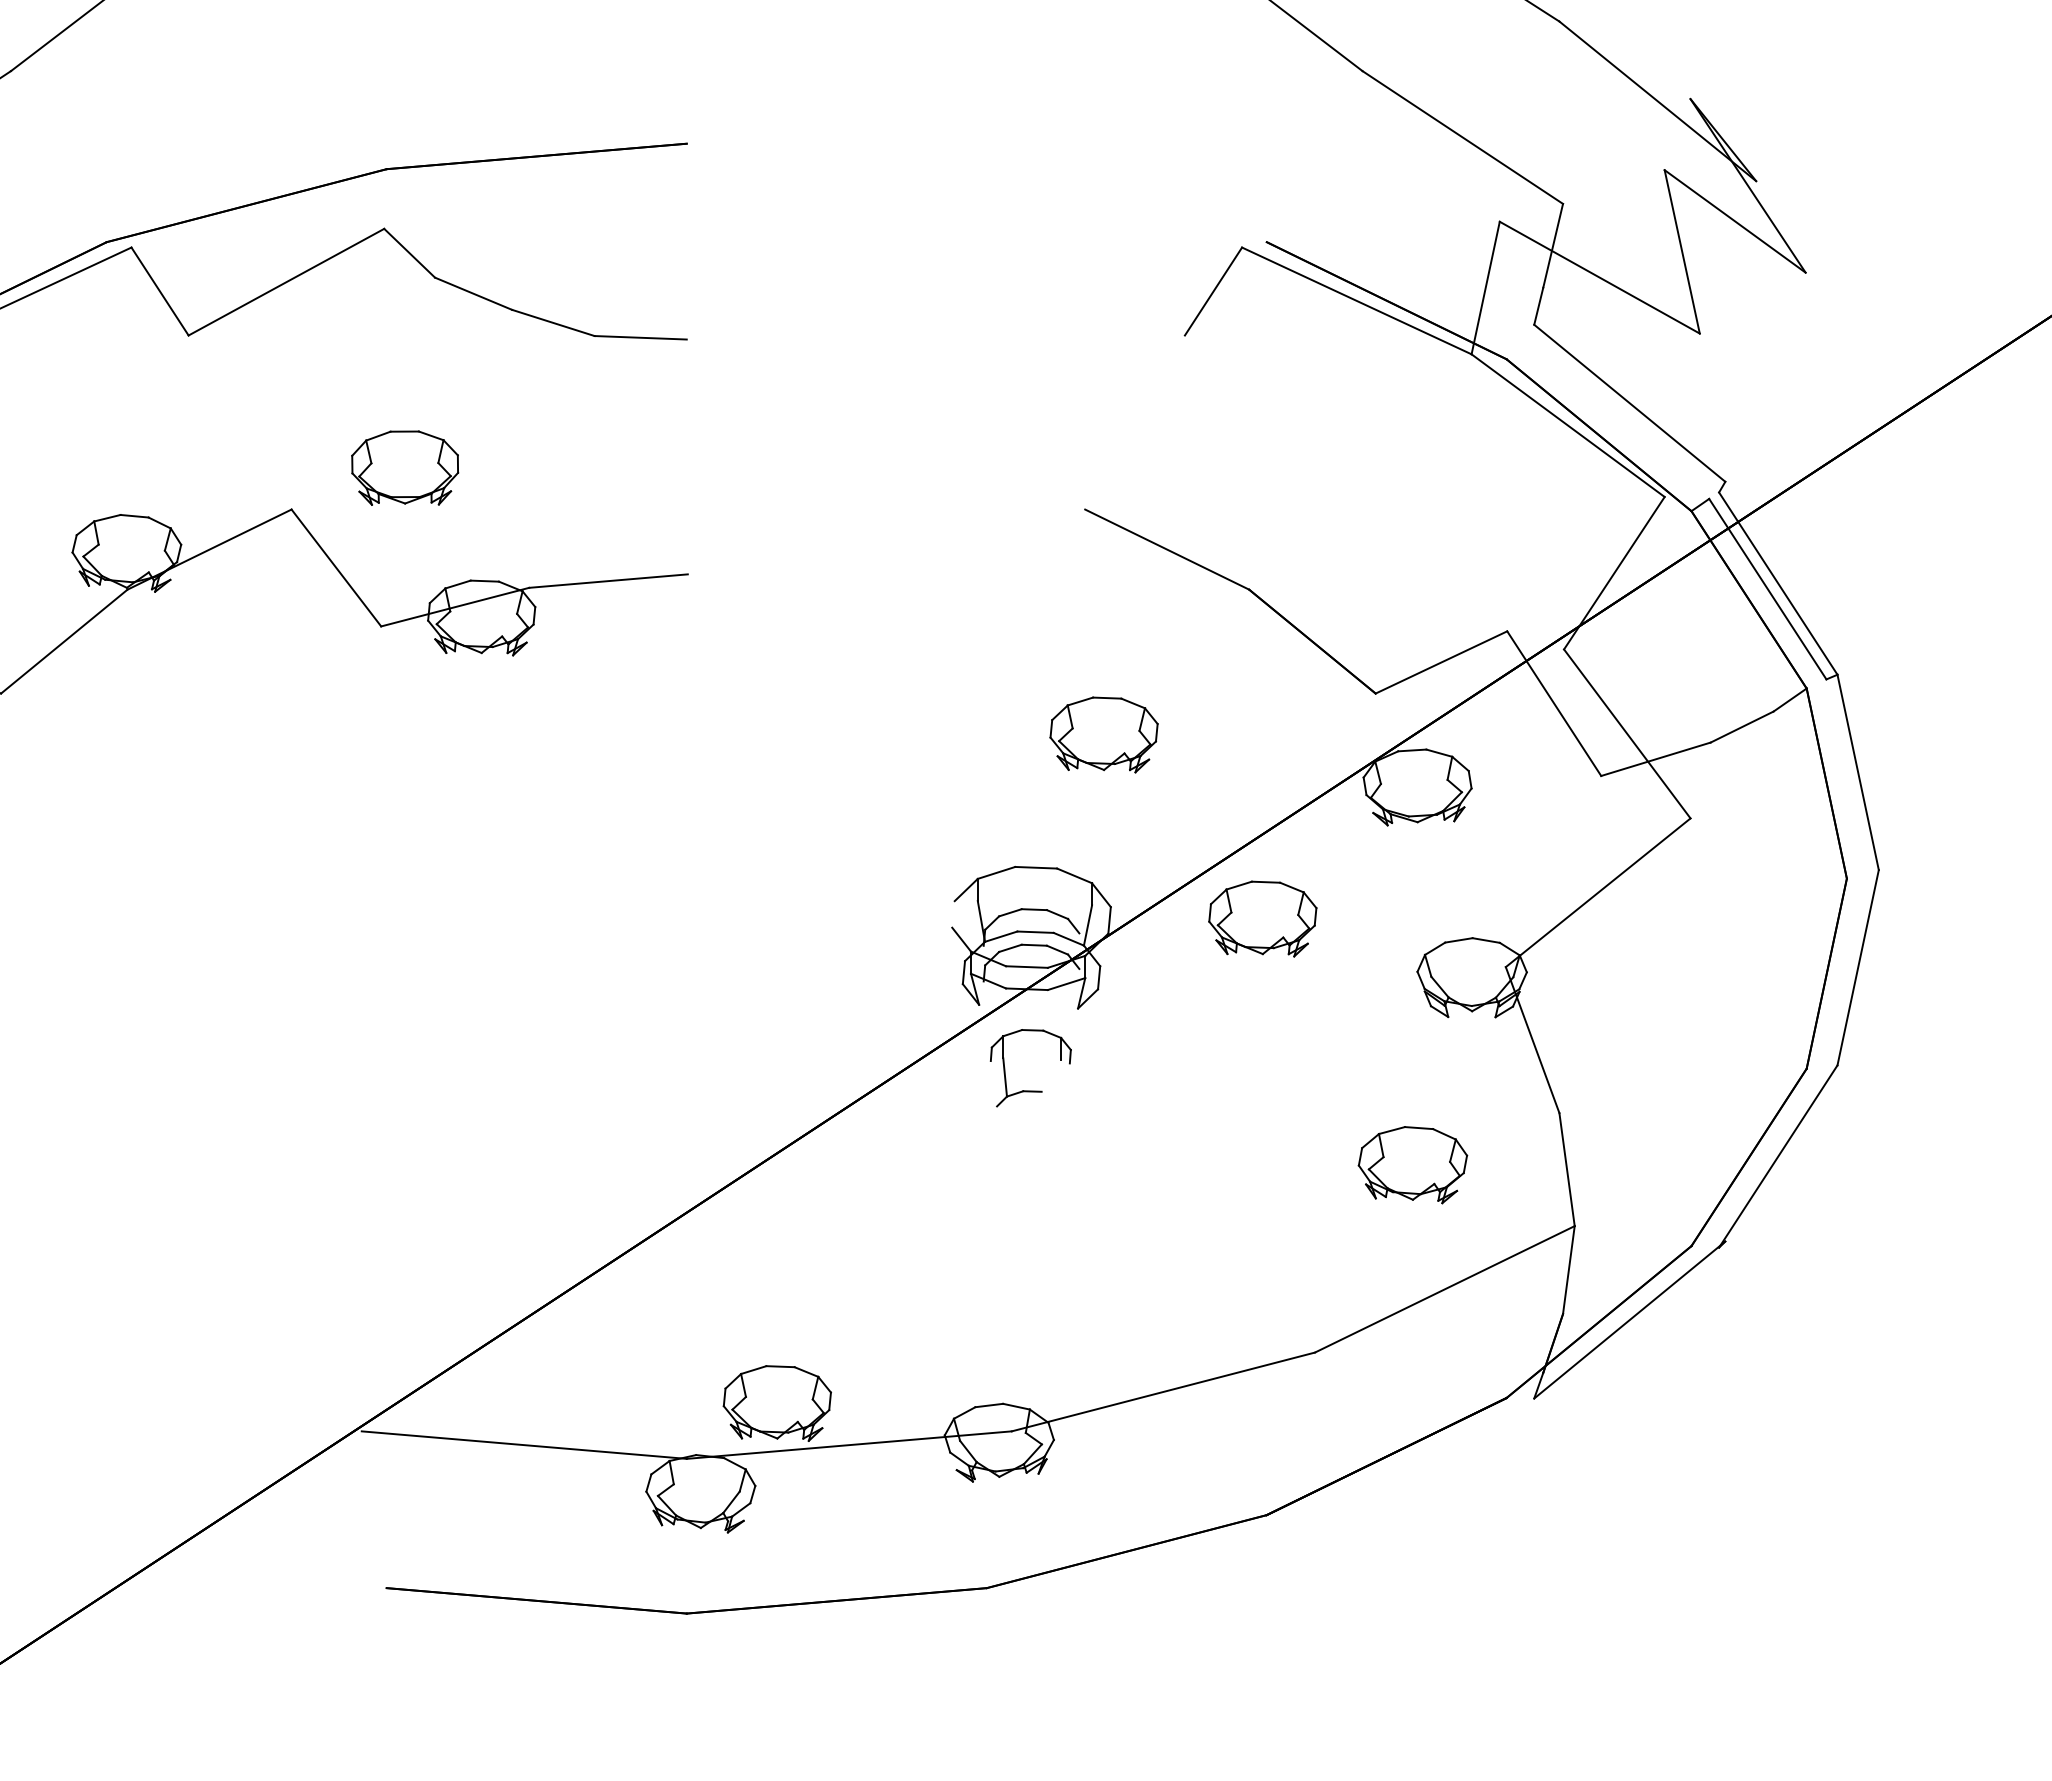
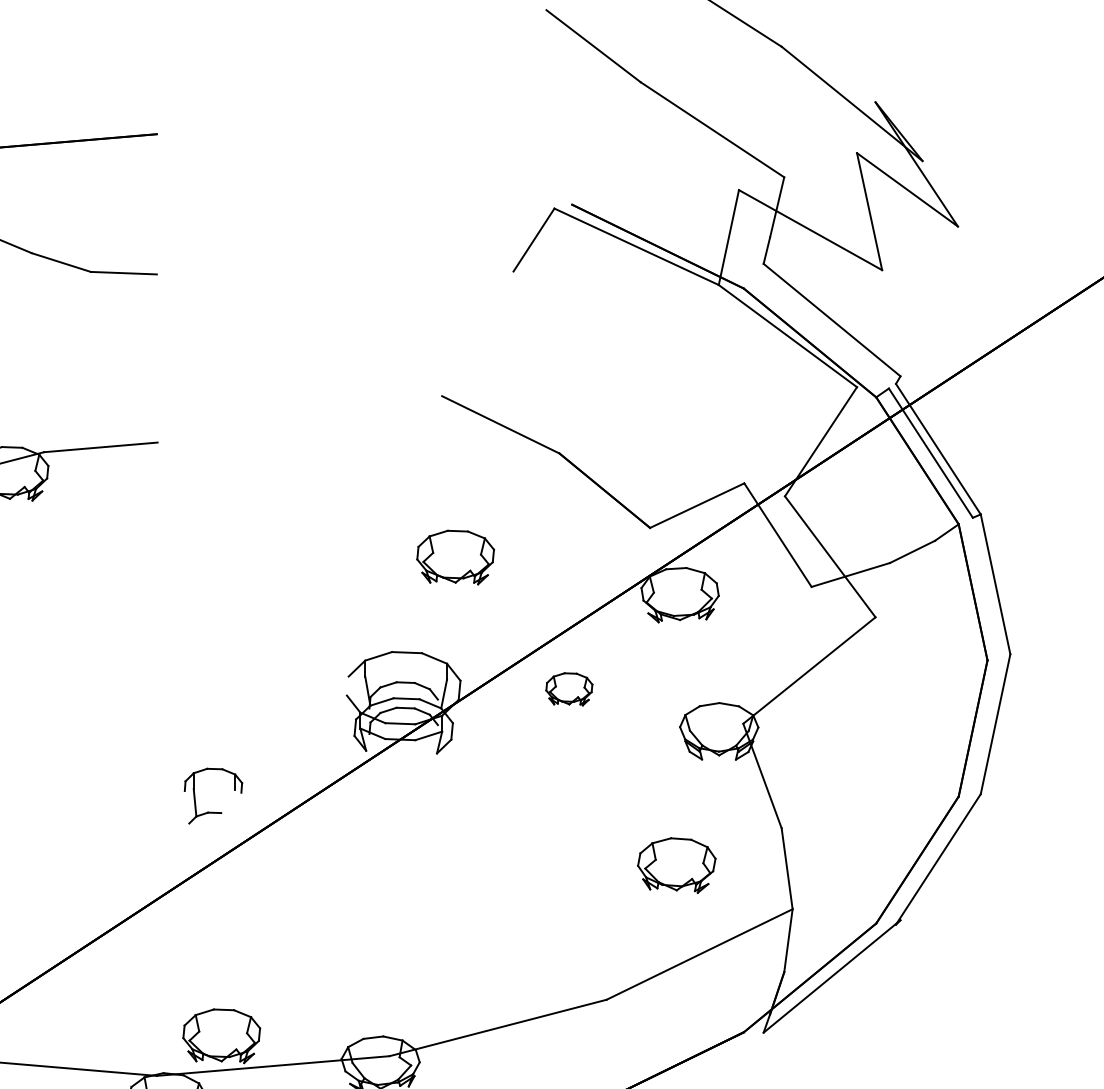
part: (1262, 918) -> (569, 688), size x0.6
part: (1030, 1090) -> (213, 812), moved

